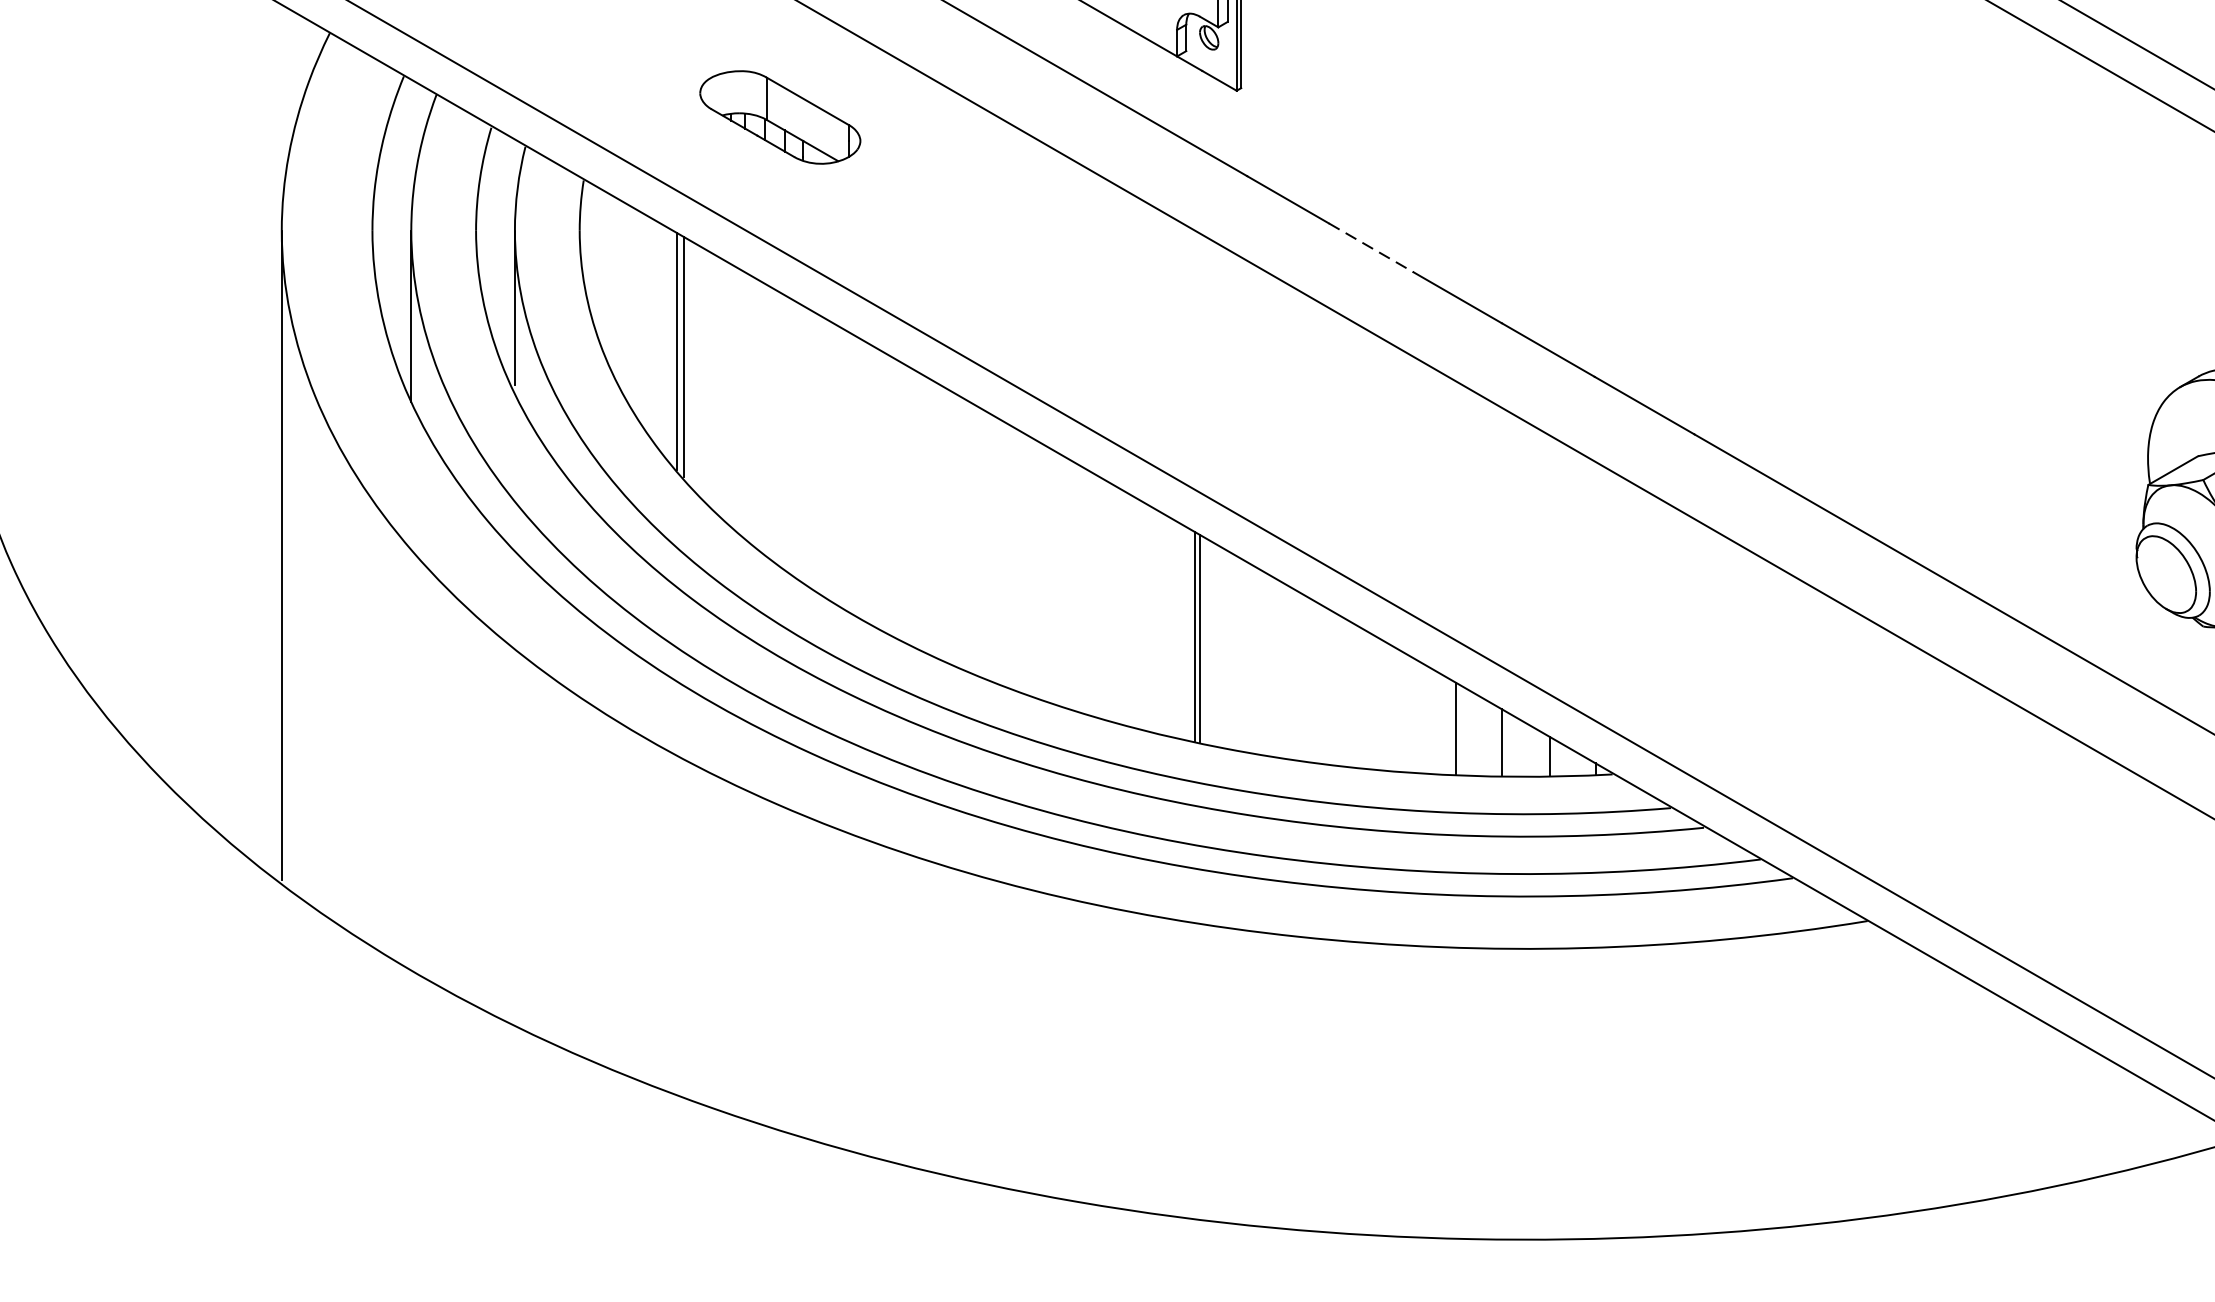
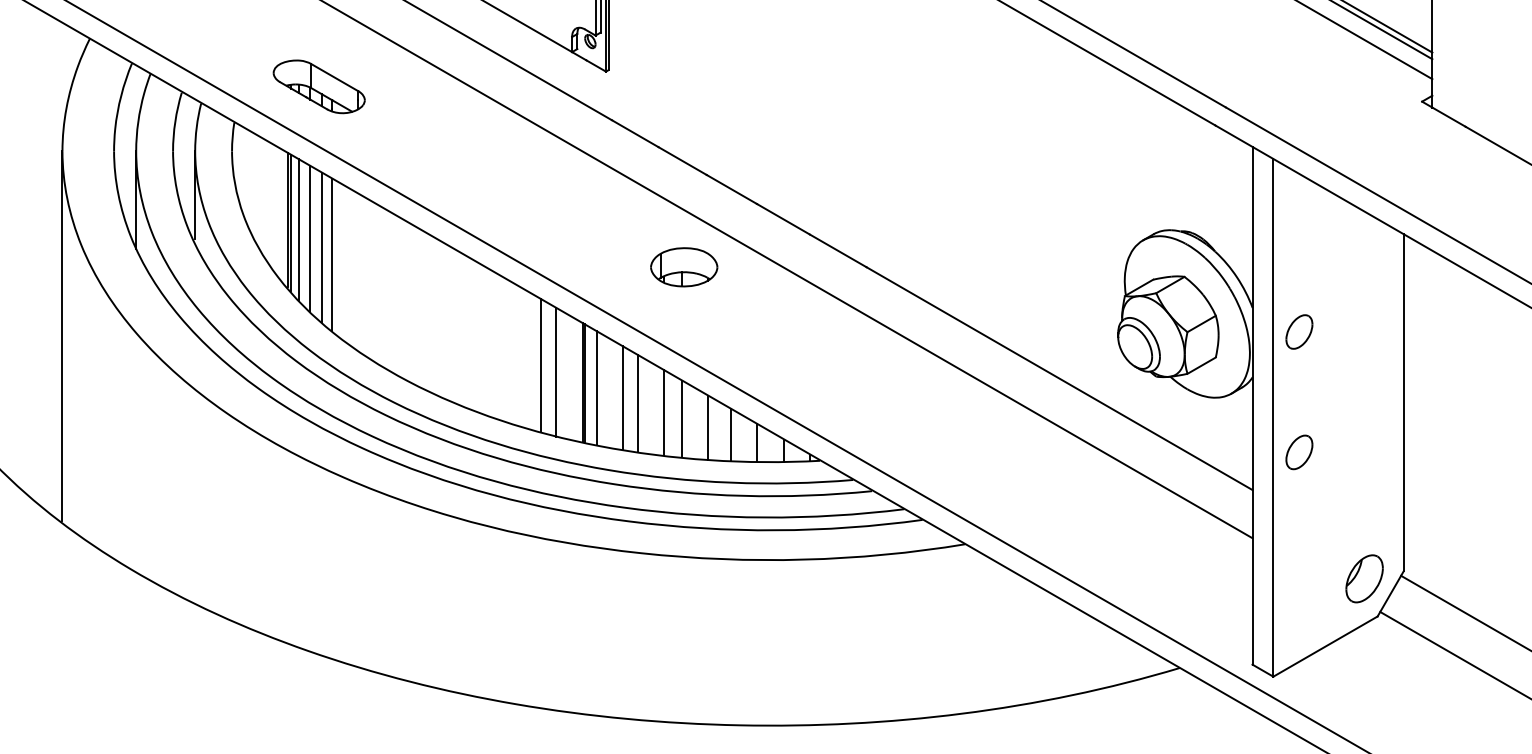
part: (778, 116) -> (318, 86), moved
line: (1371, 248) -> (682, 161), dashed -> solid
line: (698, 368) -> (299, 229), added
line: (717, 383) -> (310, 238), added
line: (736, 399) -> (321, 247), added
line: (756, 411) -> (332, 254), added
part: (1374, 434) -> (684, 267), added
line: (1121, 605) -> (540, 364), added
line: (1149, 617) -> (556, 371), added
line: (1221, 645) -> (597, 387), added
line: (1267, 663) -> (623, 397), added
line: (1293, 673) -> (638, 403), added
line: (1339, 689) -> (664, 412), added
line: (1371, 700) -> (682, 418), added
line: (1416, 715) -> (708, 427), added

